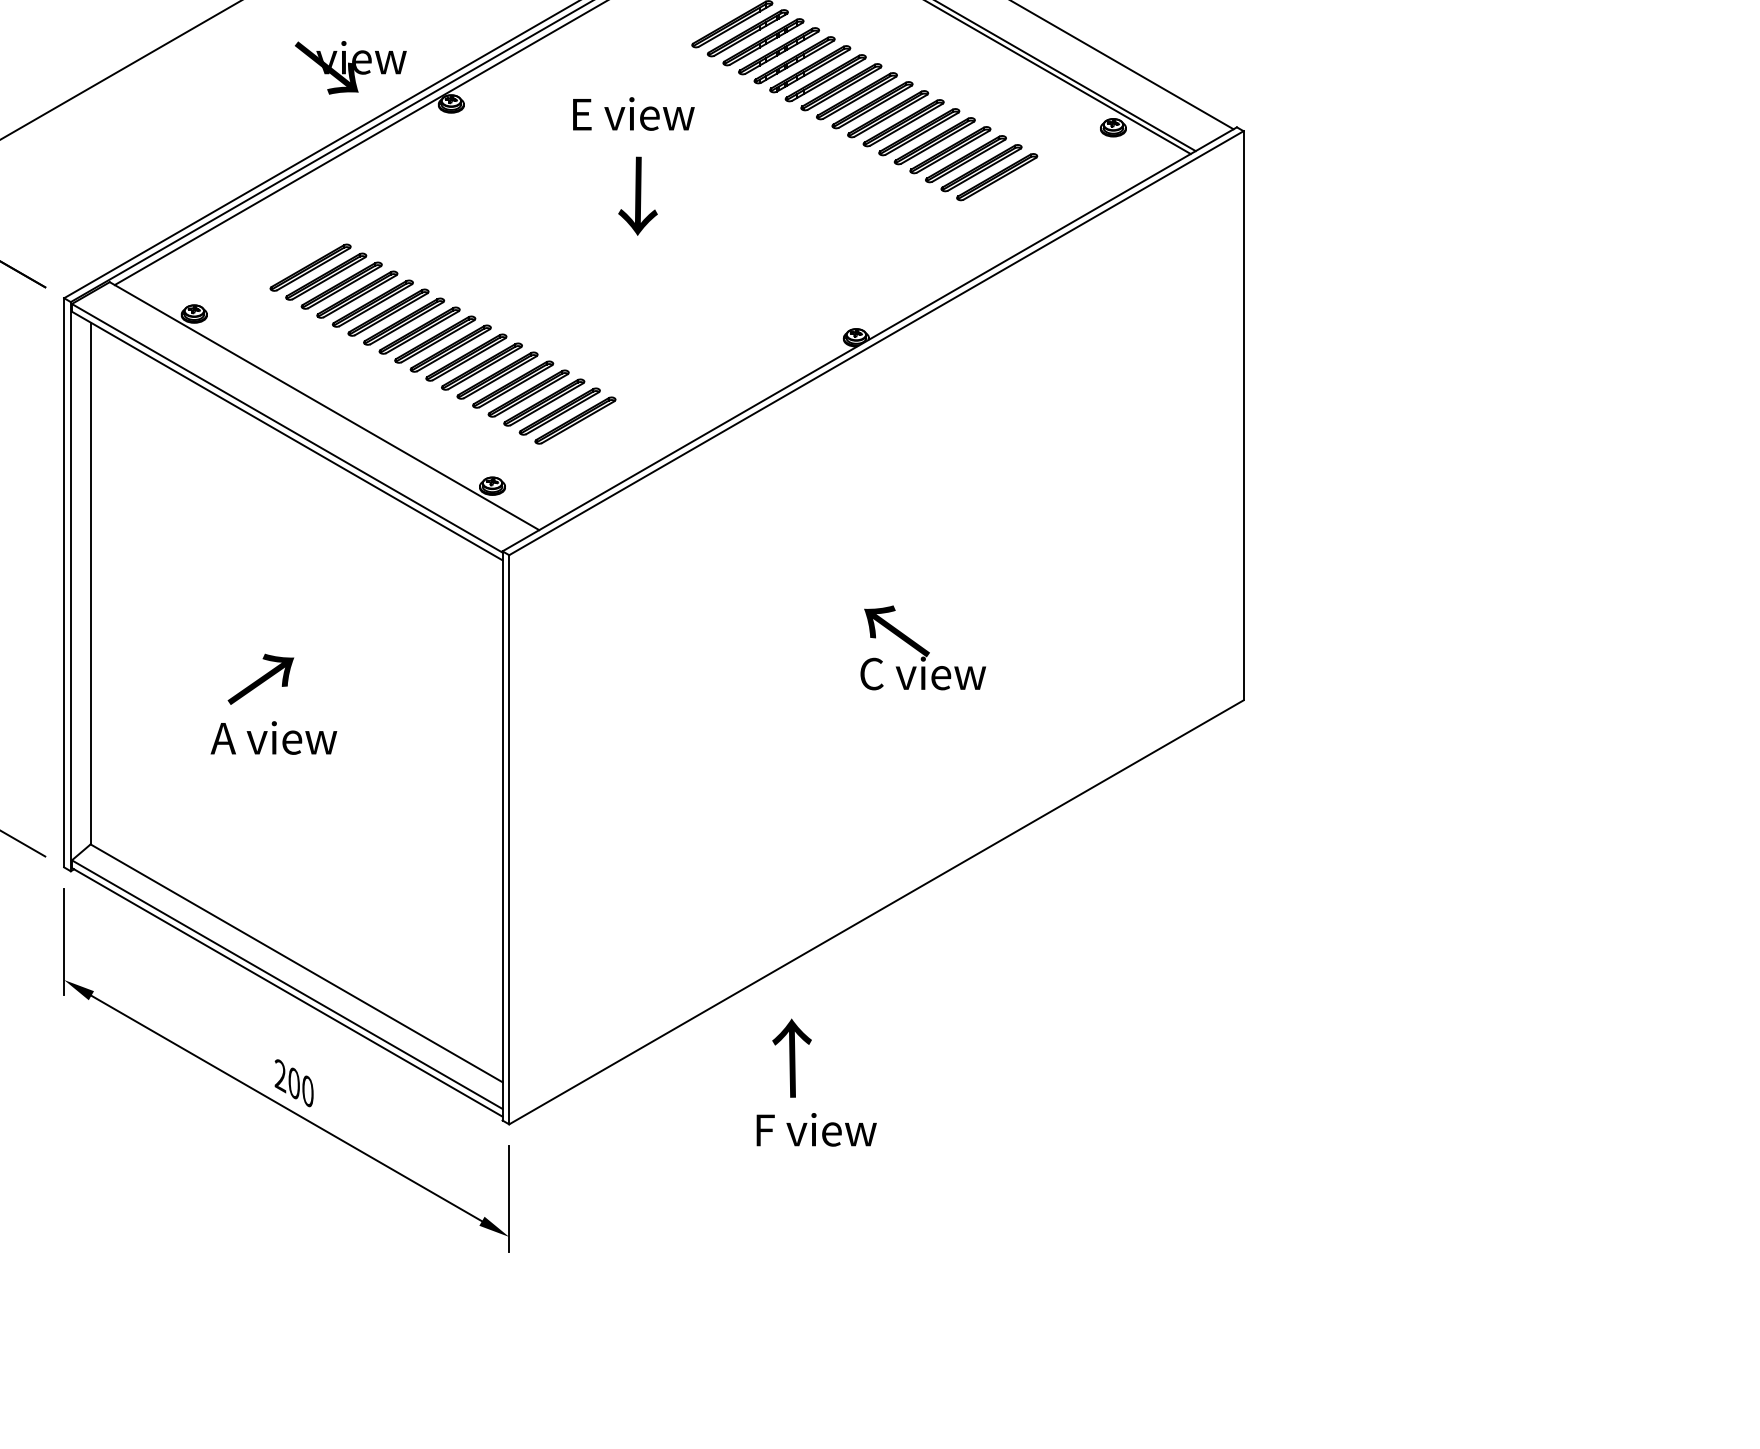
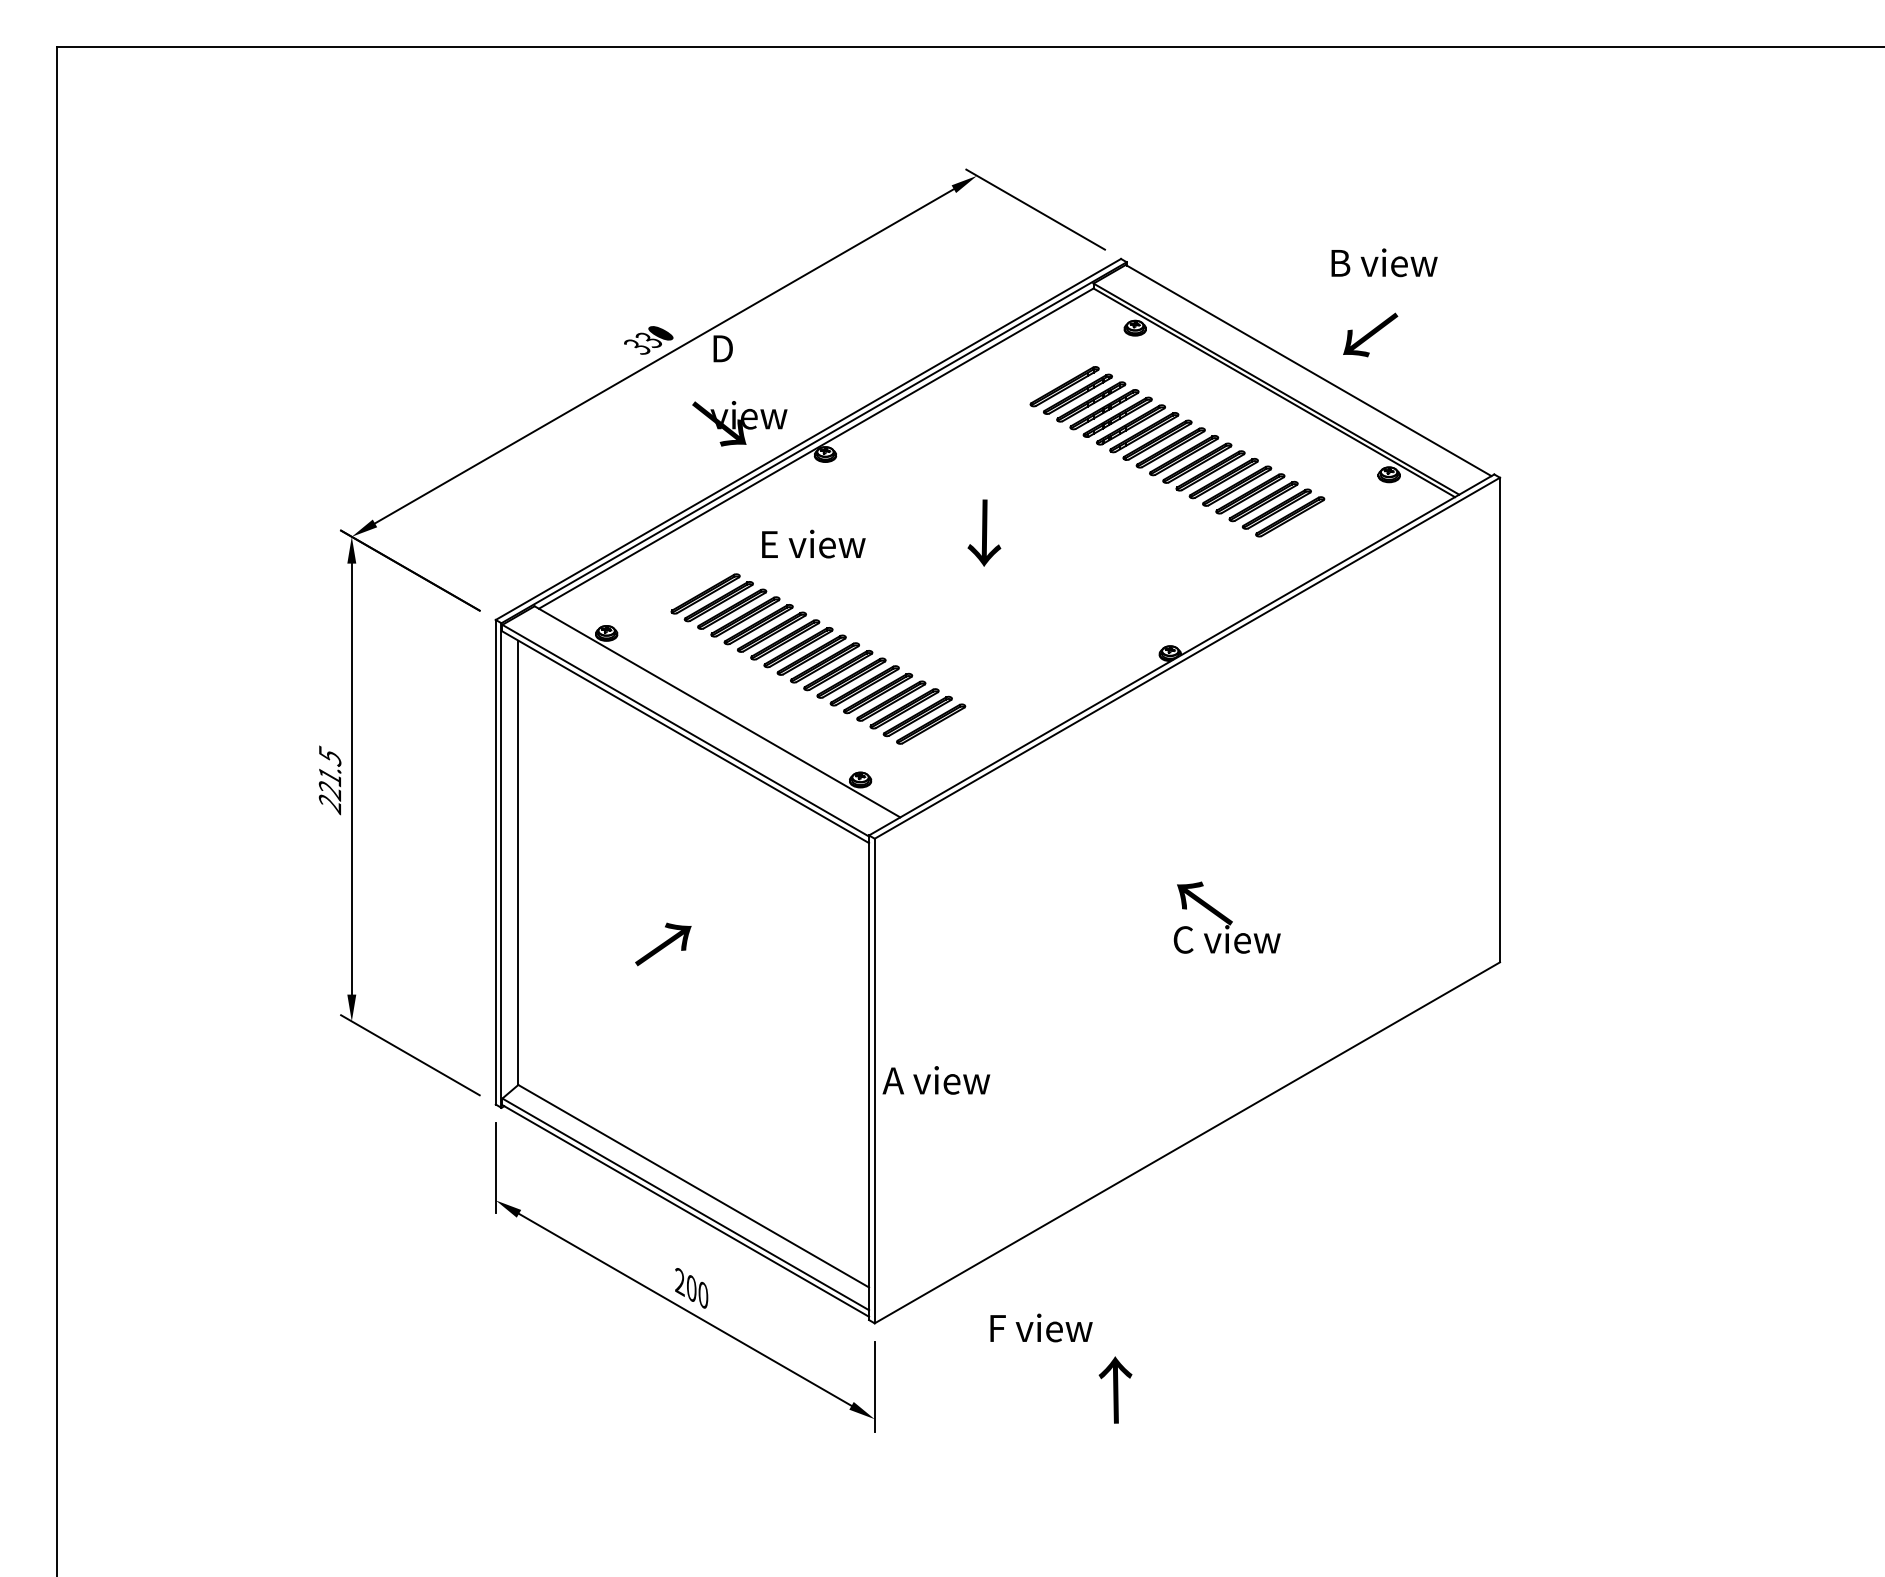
text: (633, 113) -> (813, 543), moved
text: (274, 738) -> (936, 1080), moved
text: (791, 1057) -> (1115, 1389), moved
text: (816, 1129) -> (1041, 1327), moved

